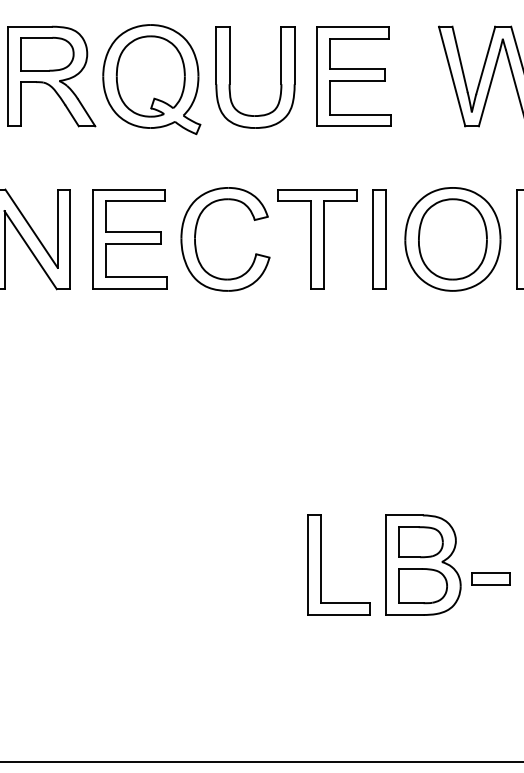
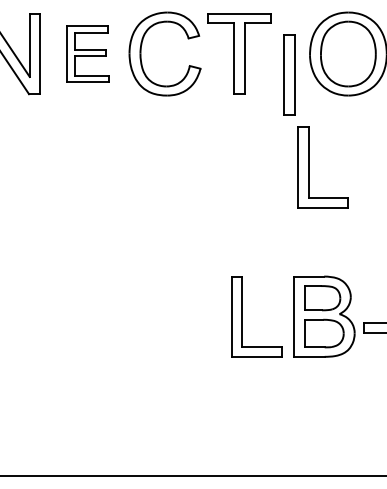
part: (129, 239) -> (87, 54), size x0.7
part: (379, 239) -> (289, 75), moved
part: (403, 379) -> (308, 167), added

